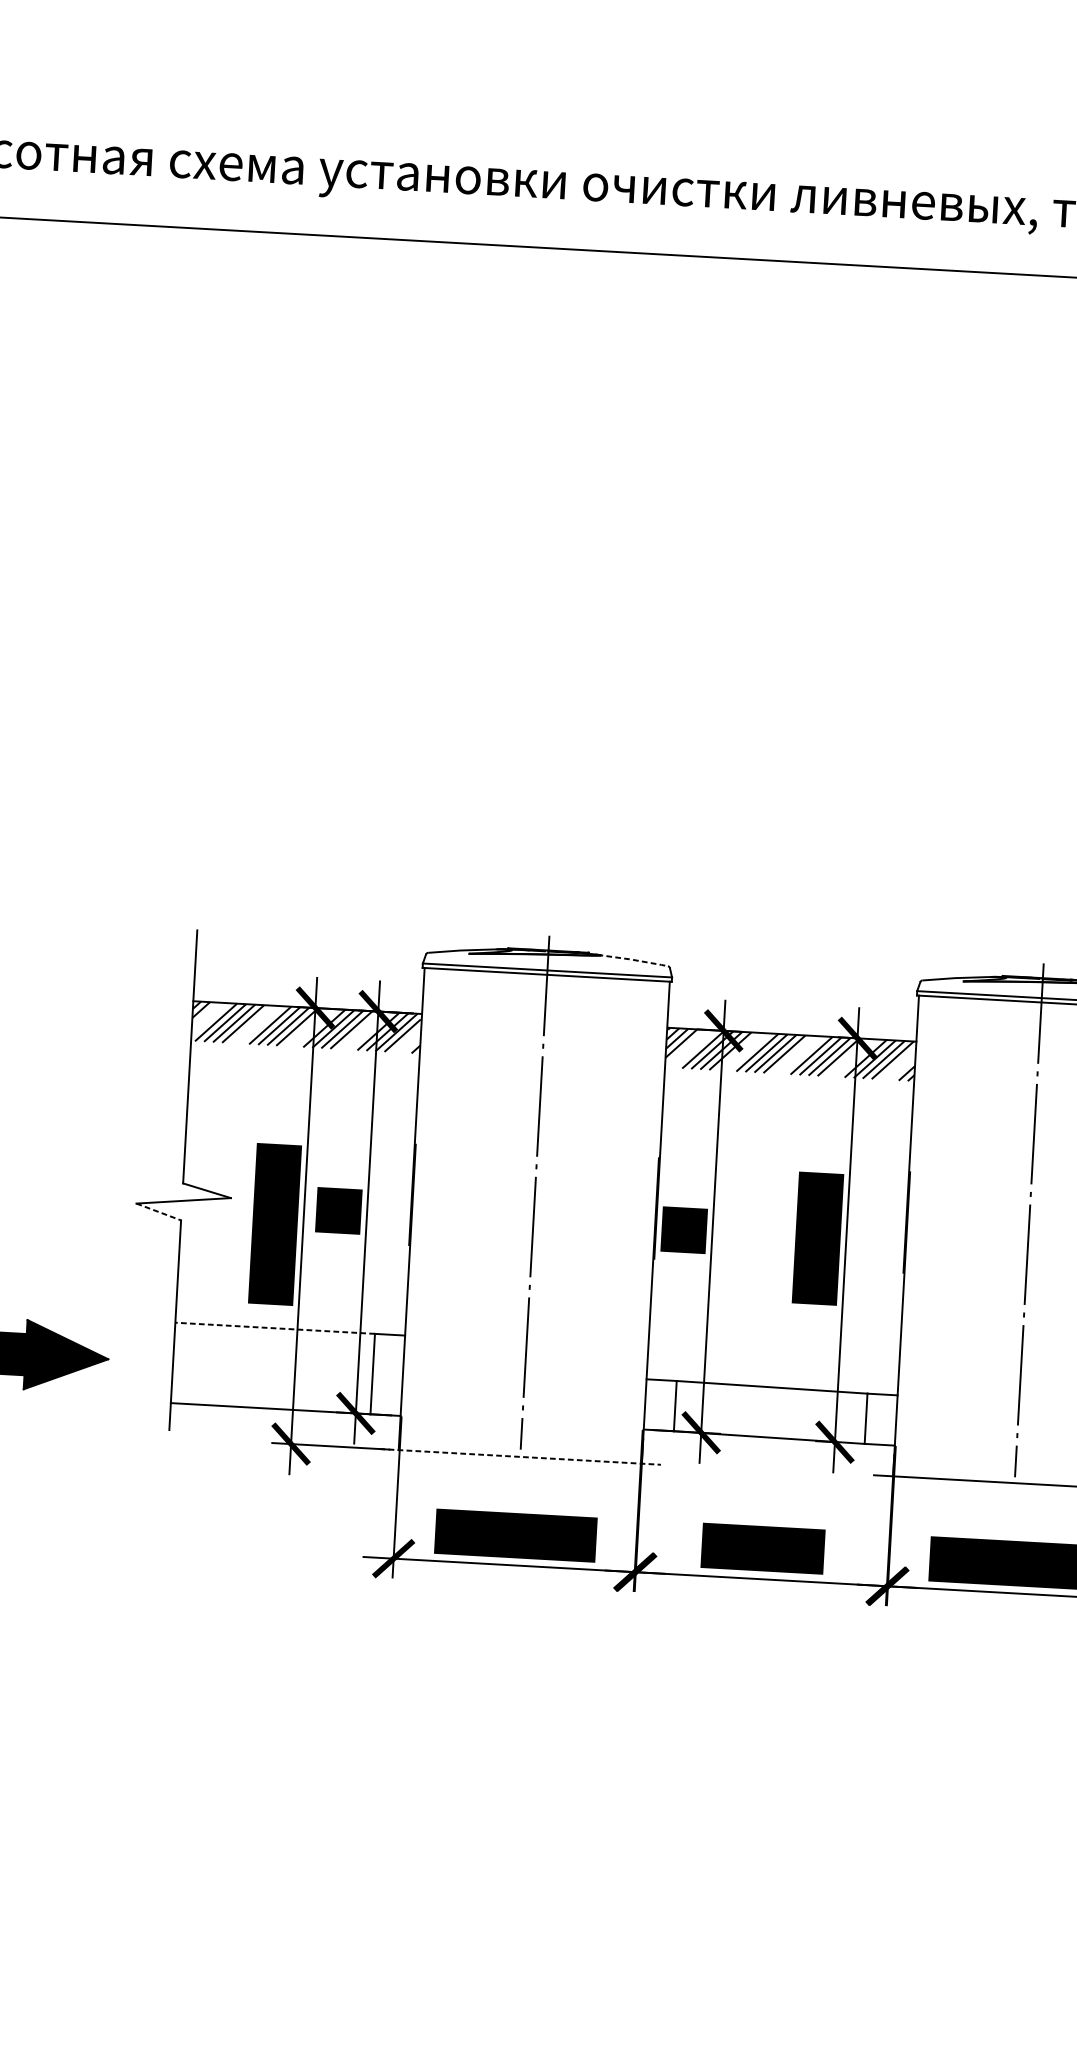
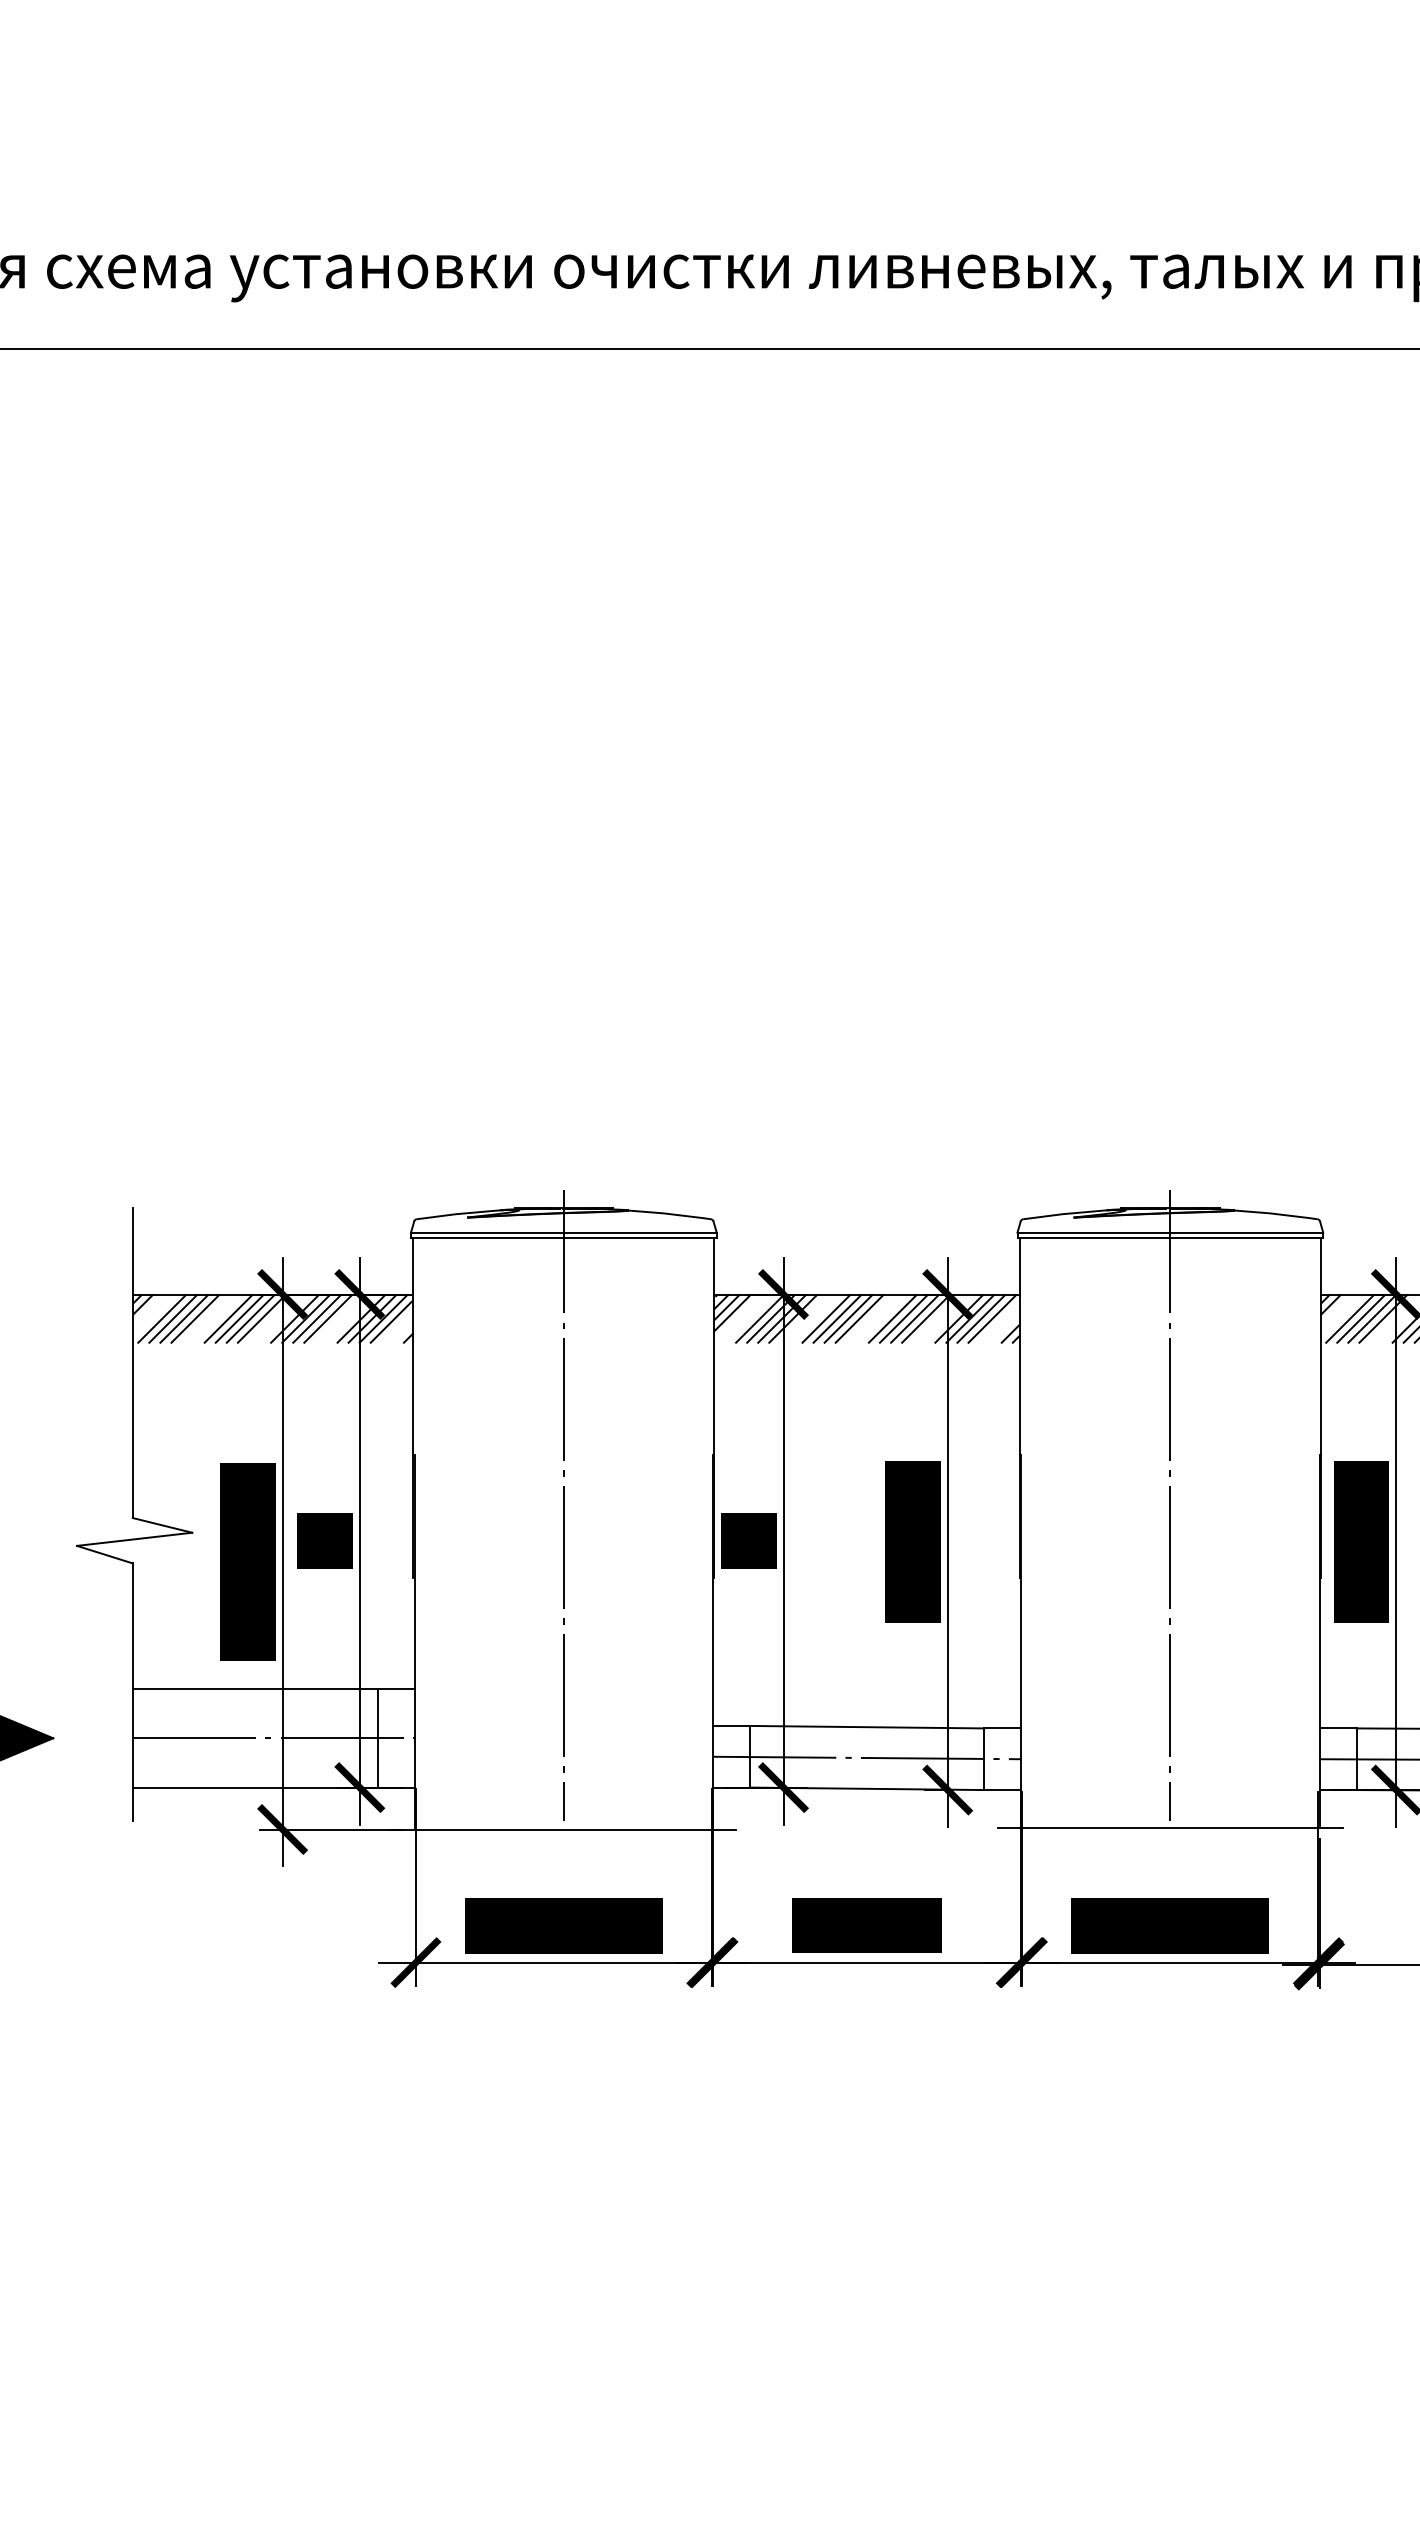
line: (633, 959) -> (668, 1213), dashed -> solid
line: (159, 1211) -> (105, 1554), dashed -> solid
line: (274, 1327) -> (254, 1688), dashed -> solid
line: (287, 1369) -> (273, 1738), added
line: (771, 1412) -> (867, 1757), added
line: (519, 1456) -> (563, 1829), dashed -> solid

